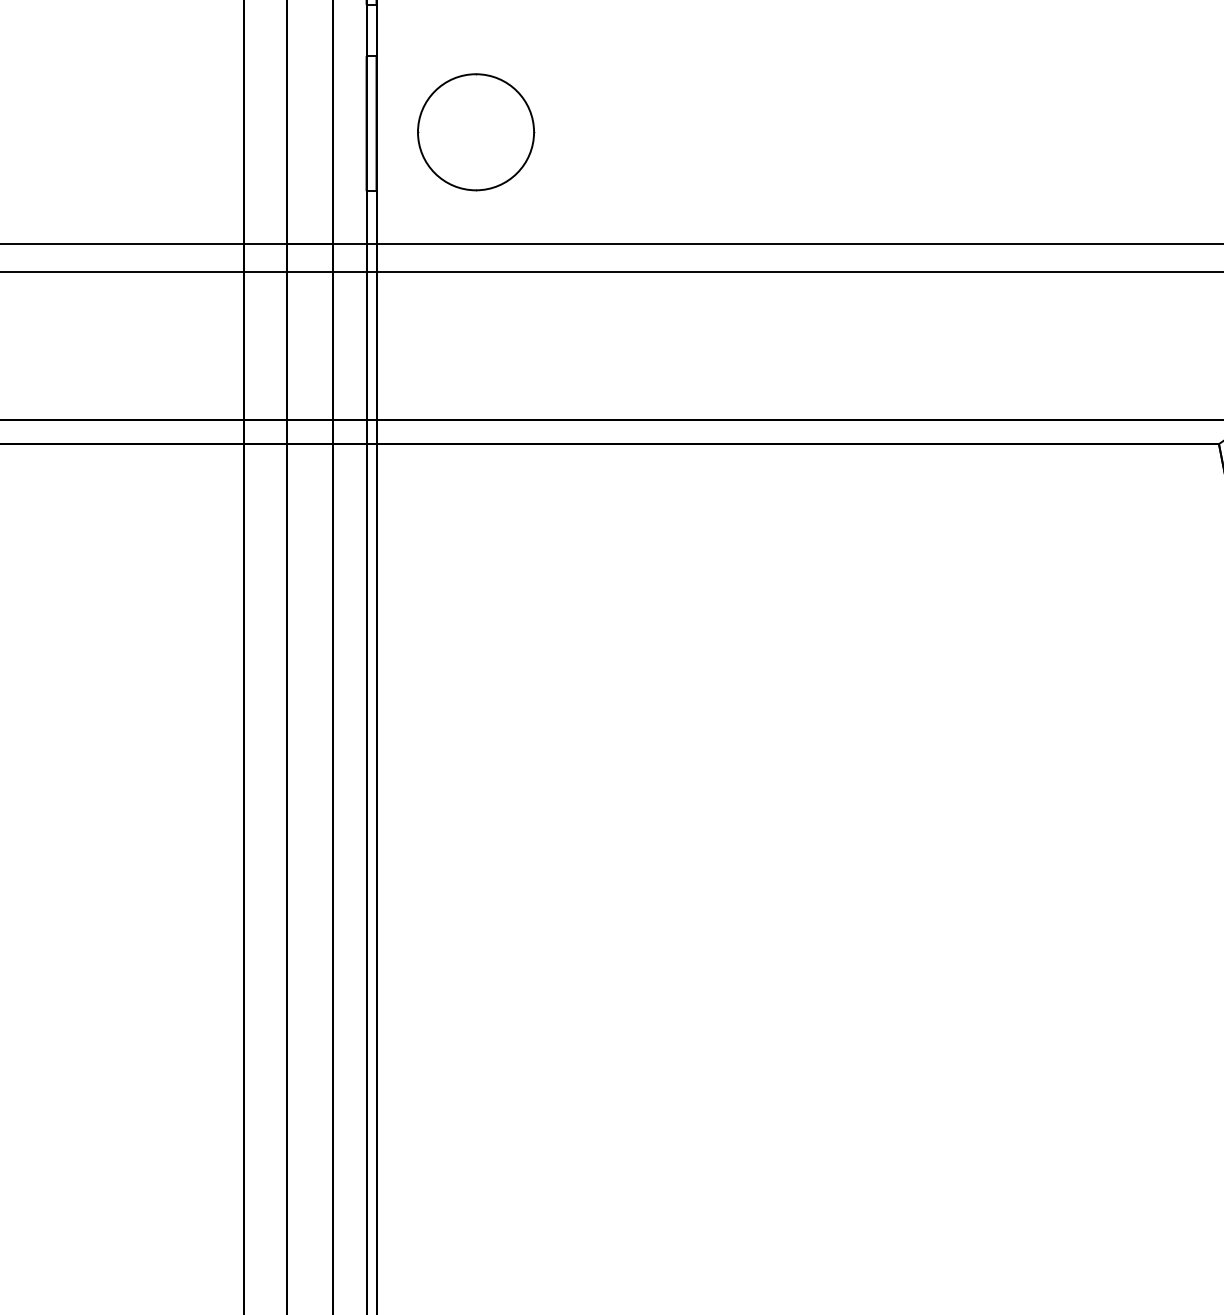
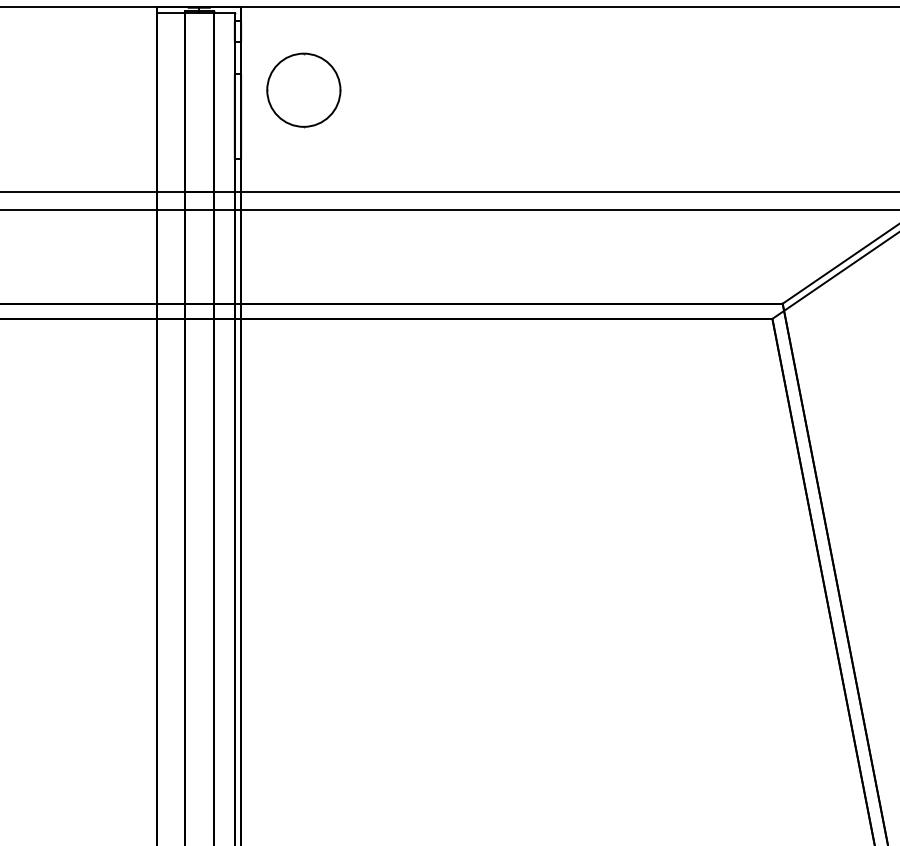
part: (475, 132) -> (303, 90), moved

